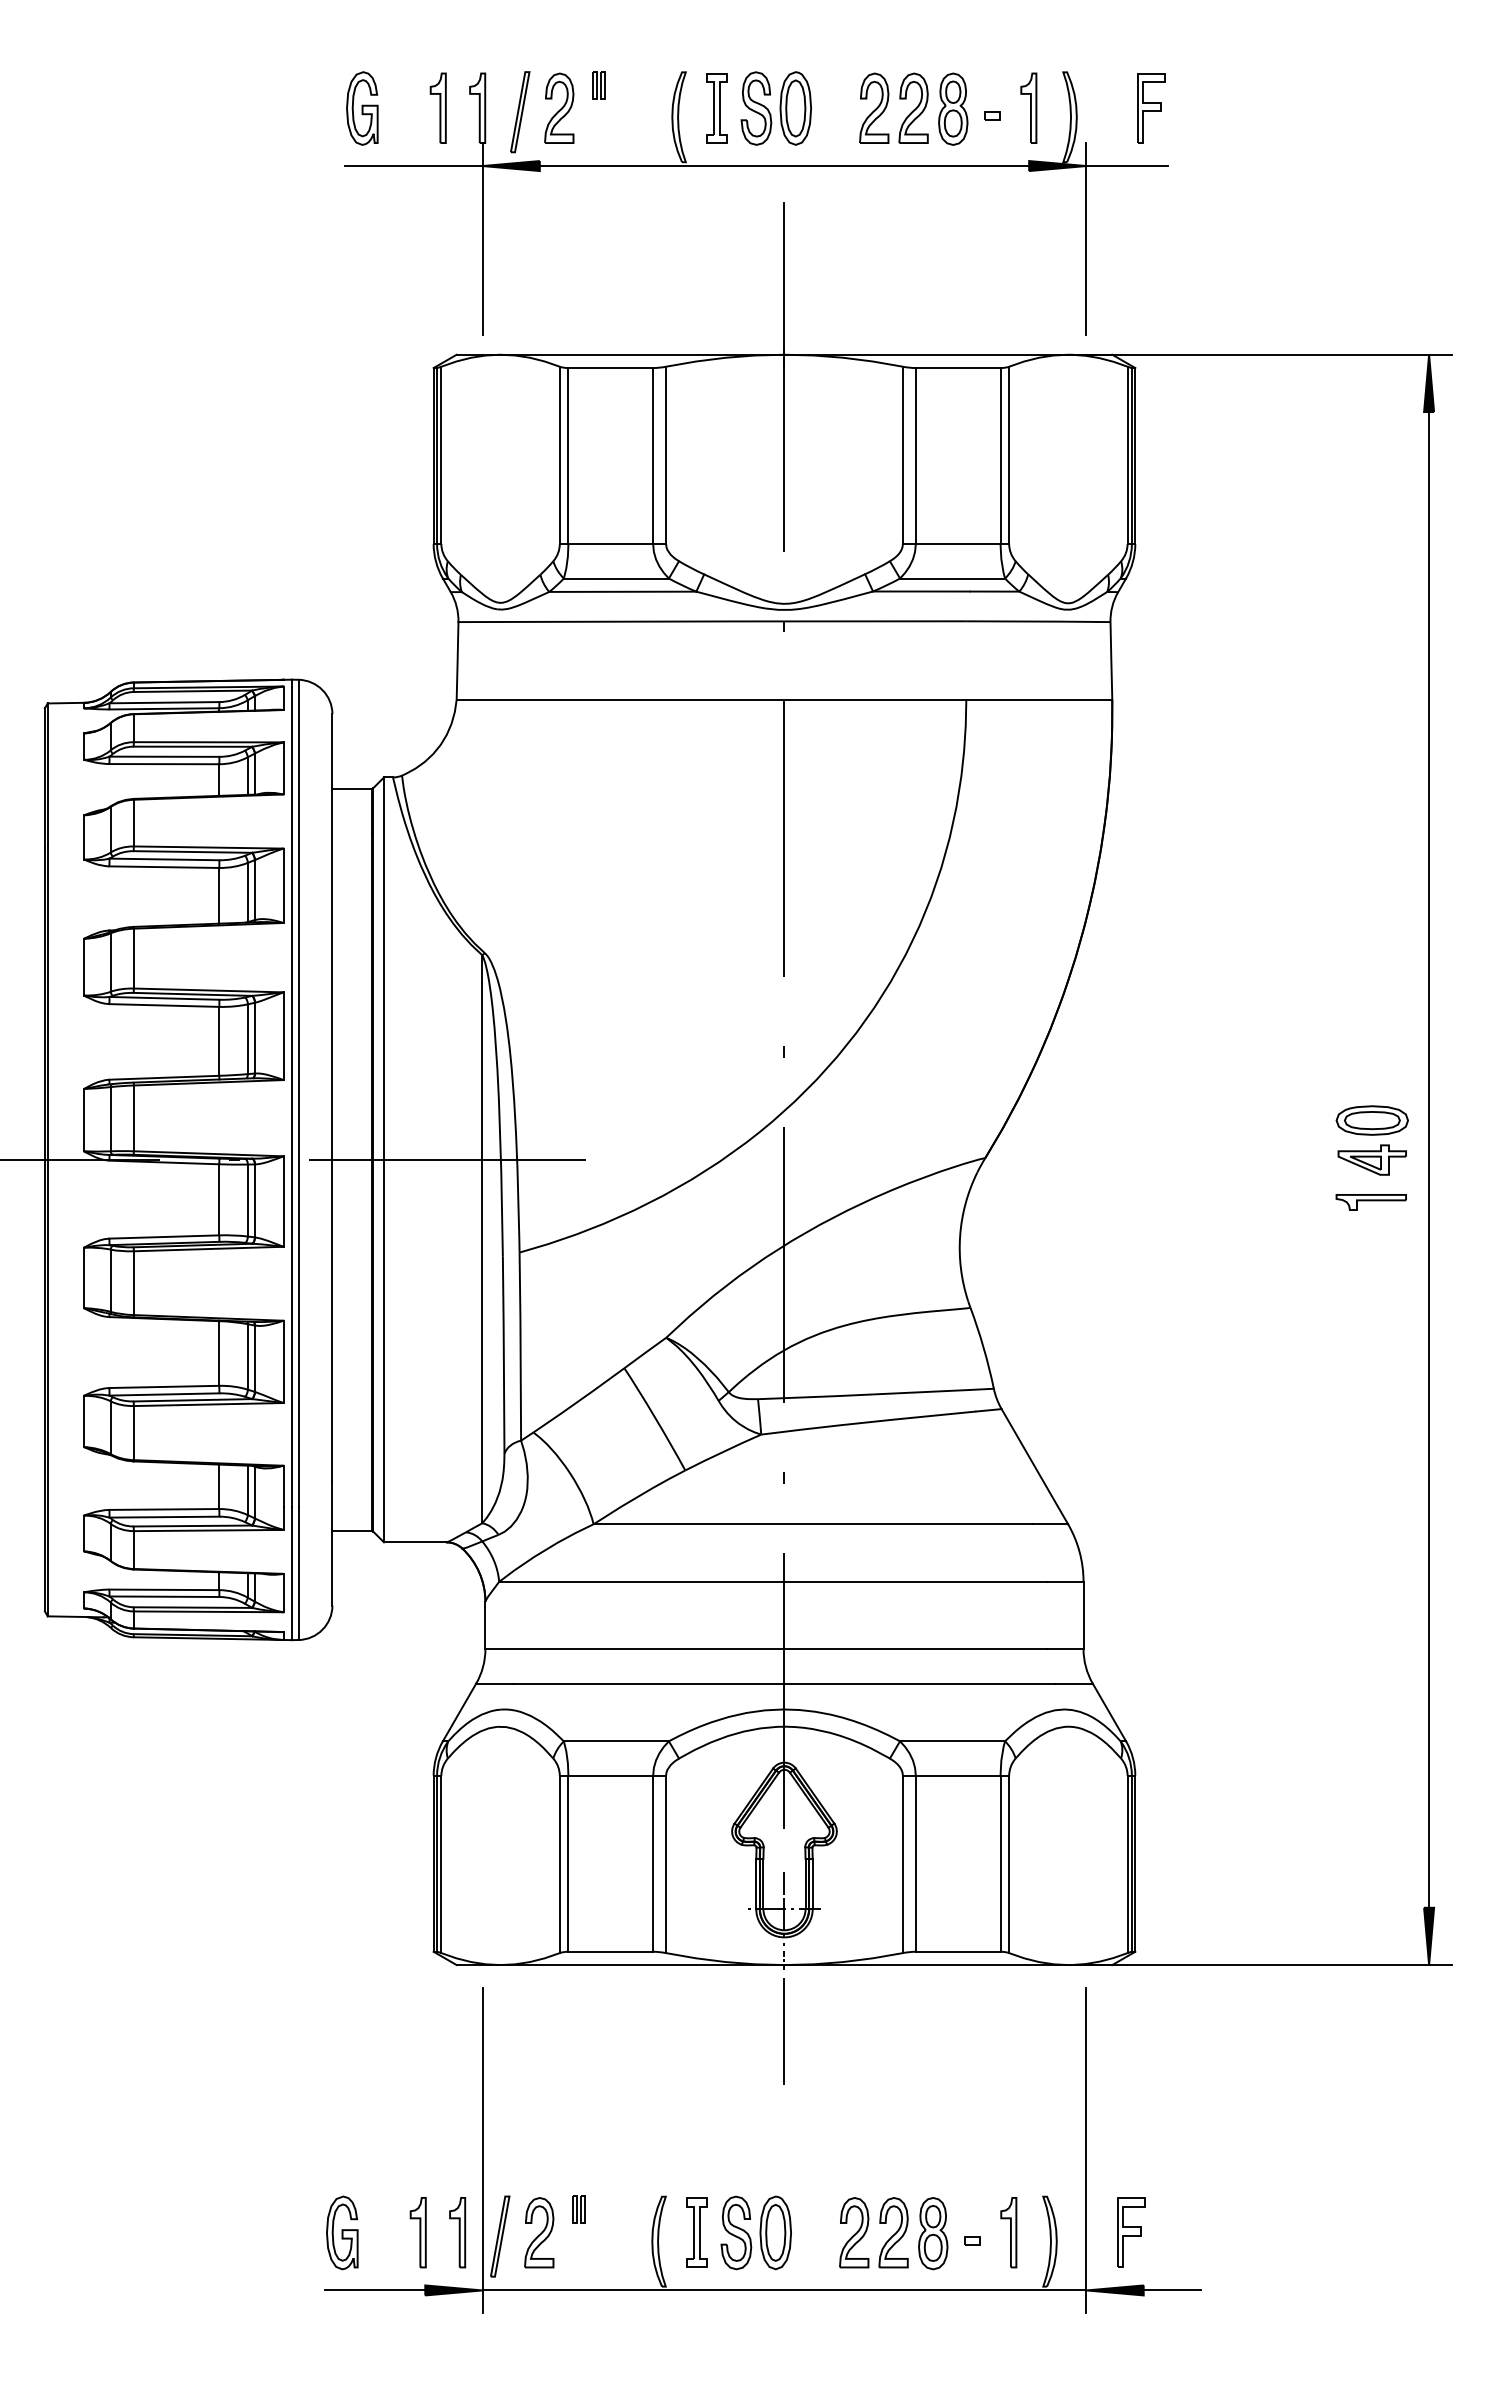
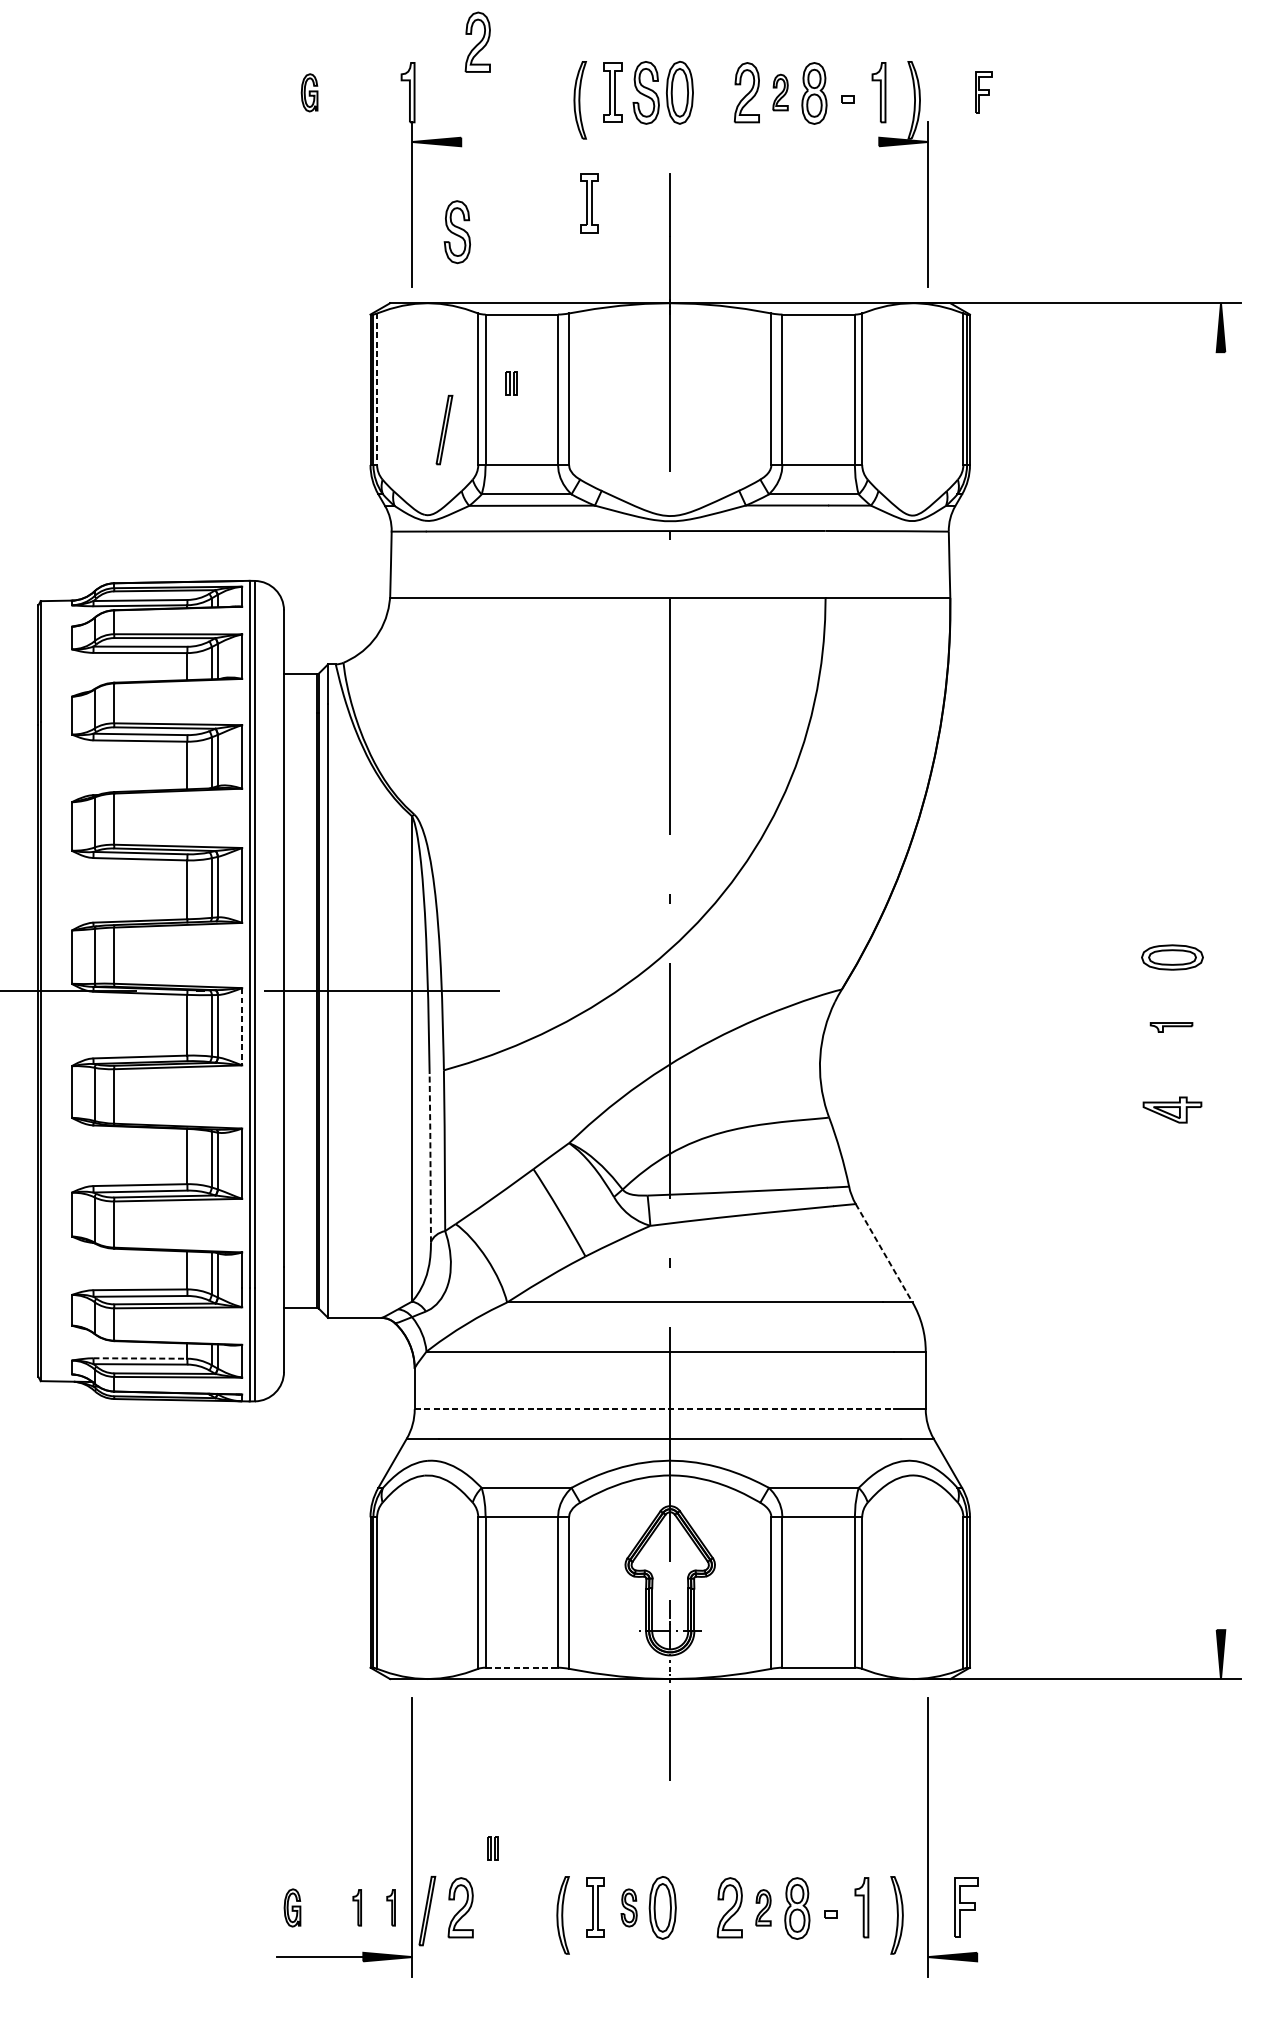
part: (598, 85) -> (511, 384), moved
part: (437, 107) -> (373, 91), removed
part: (559, 107) -> (478, 41), moved
part: (913, 107) -> (780, 91), size x0.6
part: (362, 108) -> (309, 92), size x0.6
part: (1151, 108) -> (983, 92), size x0.7
part: (520, 112) -> (444, 430), moved
line: (413, 166) -> (353, 142), removed
line: (784, 166) -> (670, 142), removed
line: (1127, 166) -> (963, 142), removed
part: (689, 237) -> (589, 203), added
part: (535, 271) -> (457, 232), added
line: (441, 455) -> (377, 389), solid -> dashed
part: (1371, 1159) -> (1171, 1109), moved
line: (1429, 1159) -> (1221, 990), removed
line: (283, 1202) -> (242, 1027), solid -> dashed
part: (1370, 1202) -> (1170, 1027), size x0.7
line: (503, 1354) -> (430, 1157), solid -> dashed
line: (1034, 1466) -> (883, 1253), solid -> dashed
line: (164, 1589) -> (140, 1358), solid -> dashed
line: (766, 1649) -> (654, 1409), solid -> dashed
line: (611, 1951) -> (522, 1667), solid -> dashed
part: (578, 2209) -> (492, 1848), moved
part: (342, 2232) -> (292, 1907), size x0.6
part: (417, 2232) -> (356, 1907), size x0.6
part: (457, 2232) -> (390, 1907), size x0.6
part: (736, 2232) -> (629, 1907), size x0.6
part: (893, 2232) -> (763, 1907), size x0.6
line: (784, 2290) -> (670, 1957), removed
line: (1172, 2290) -> (1001, 1957), removed

